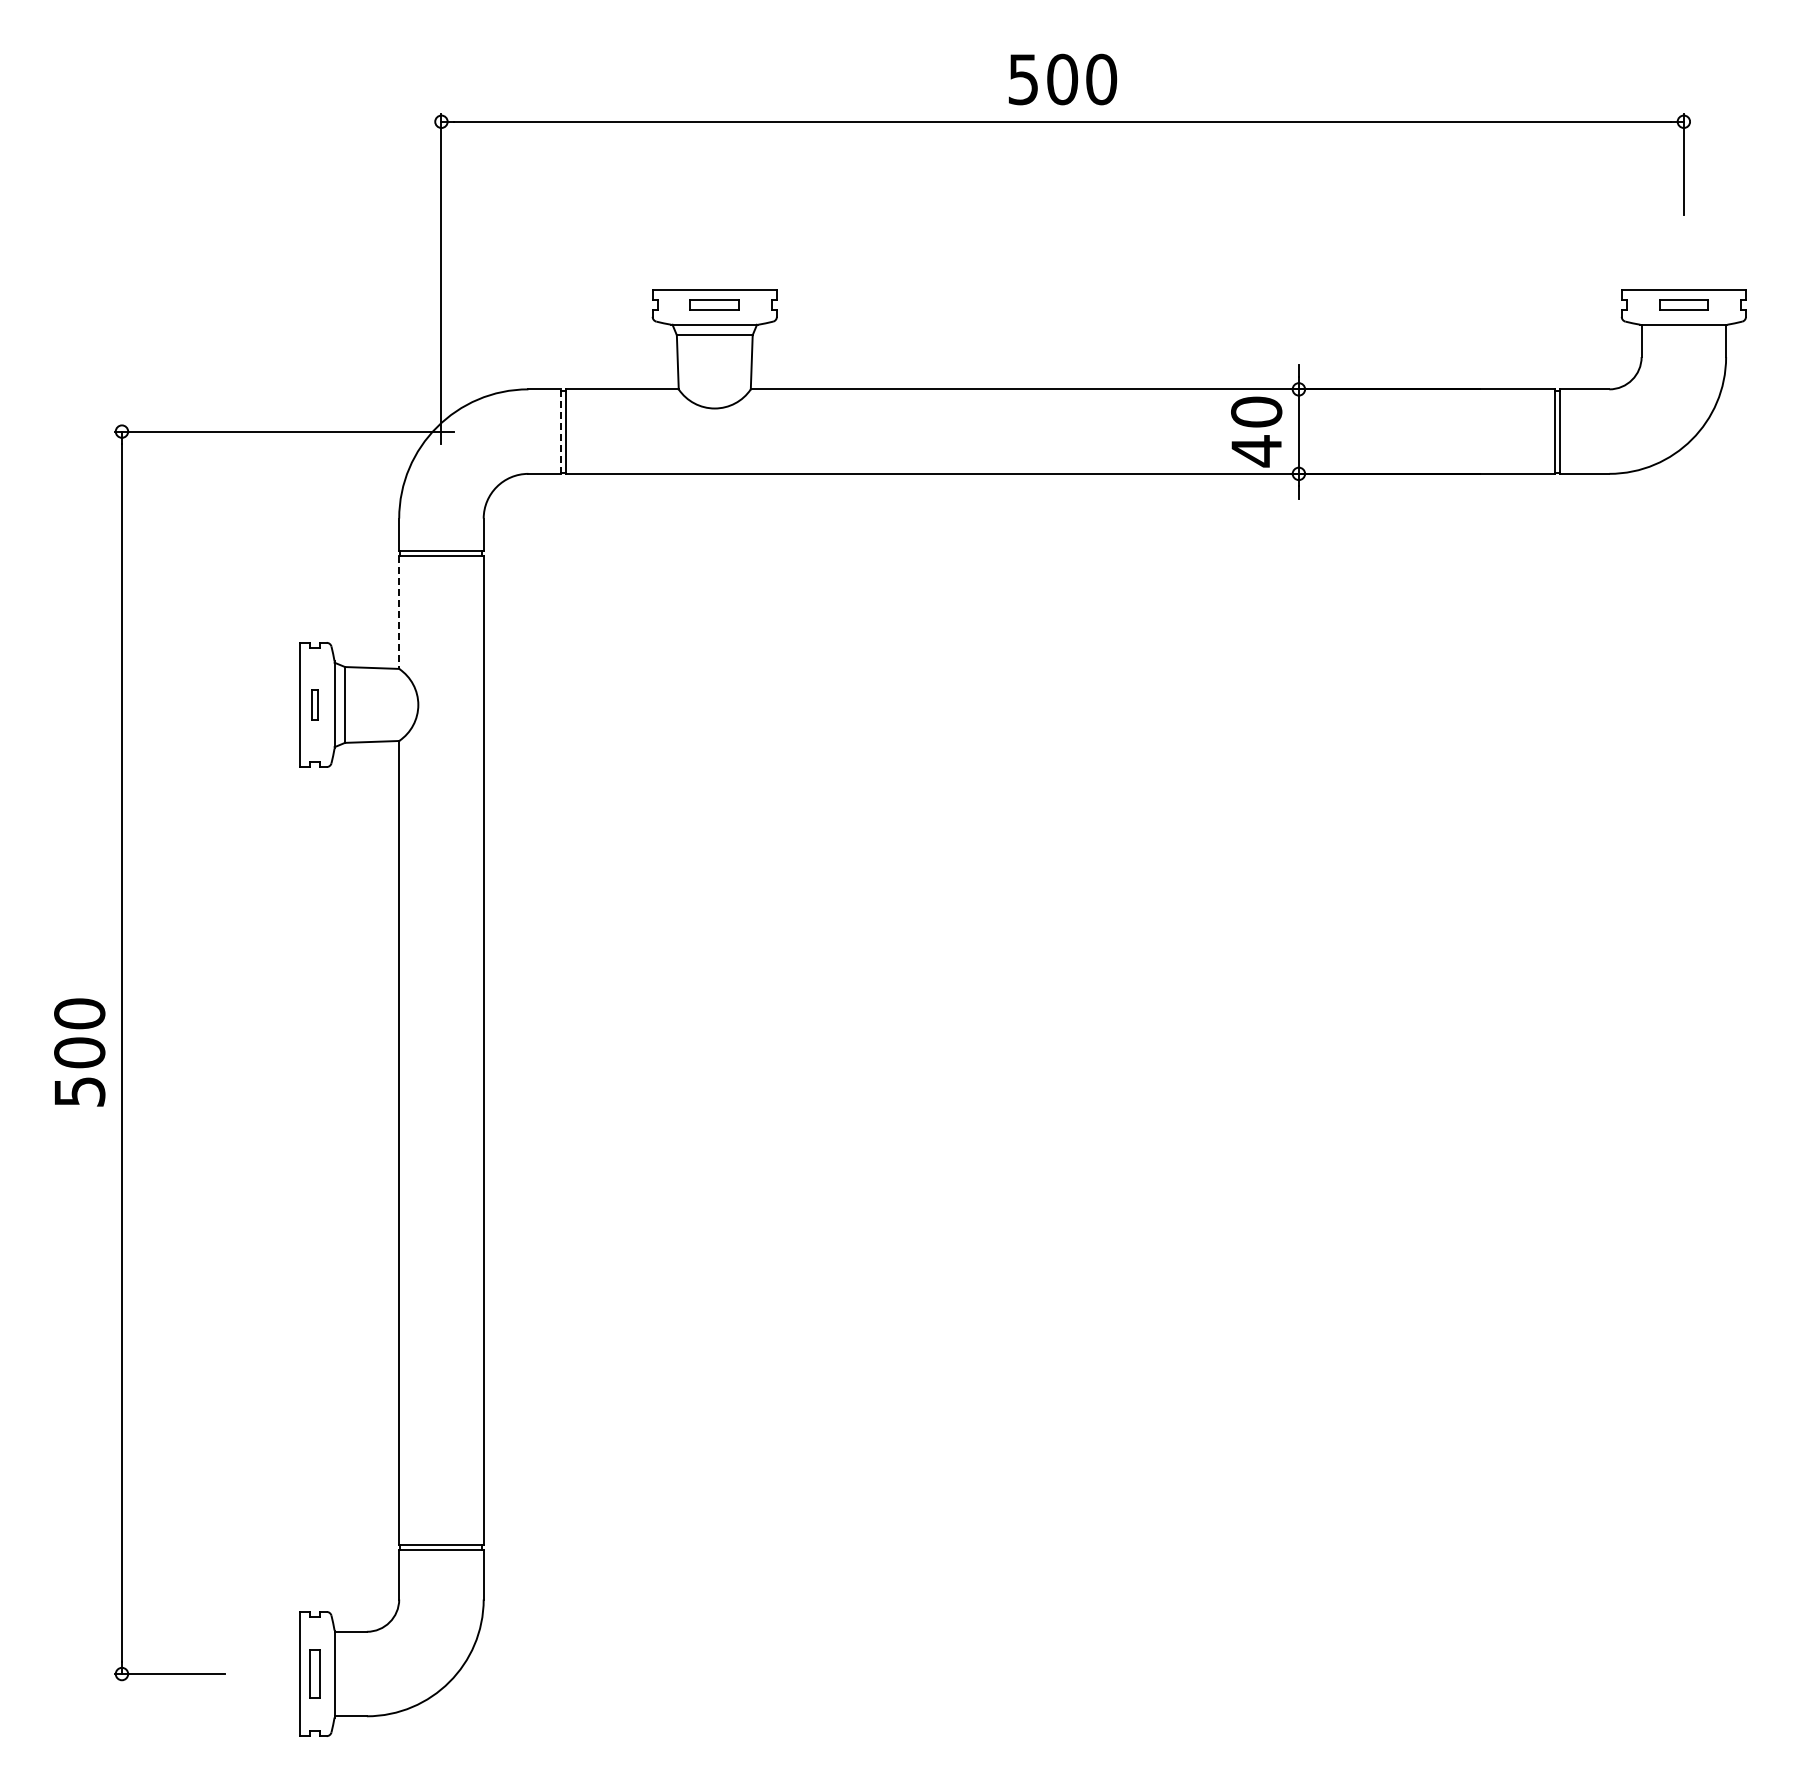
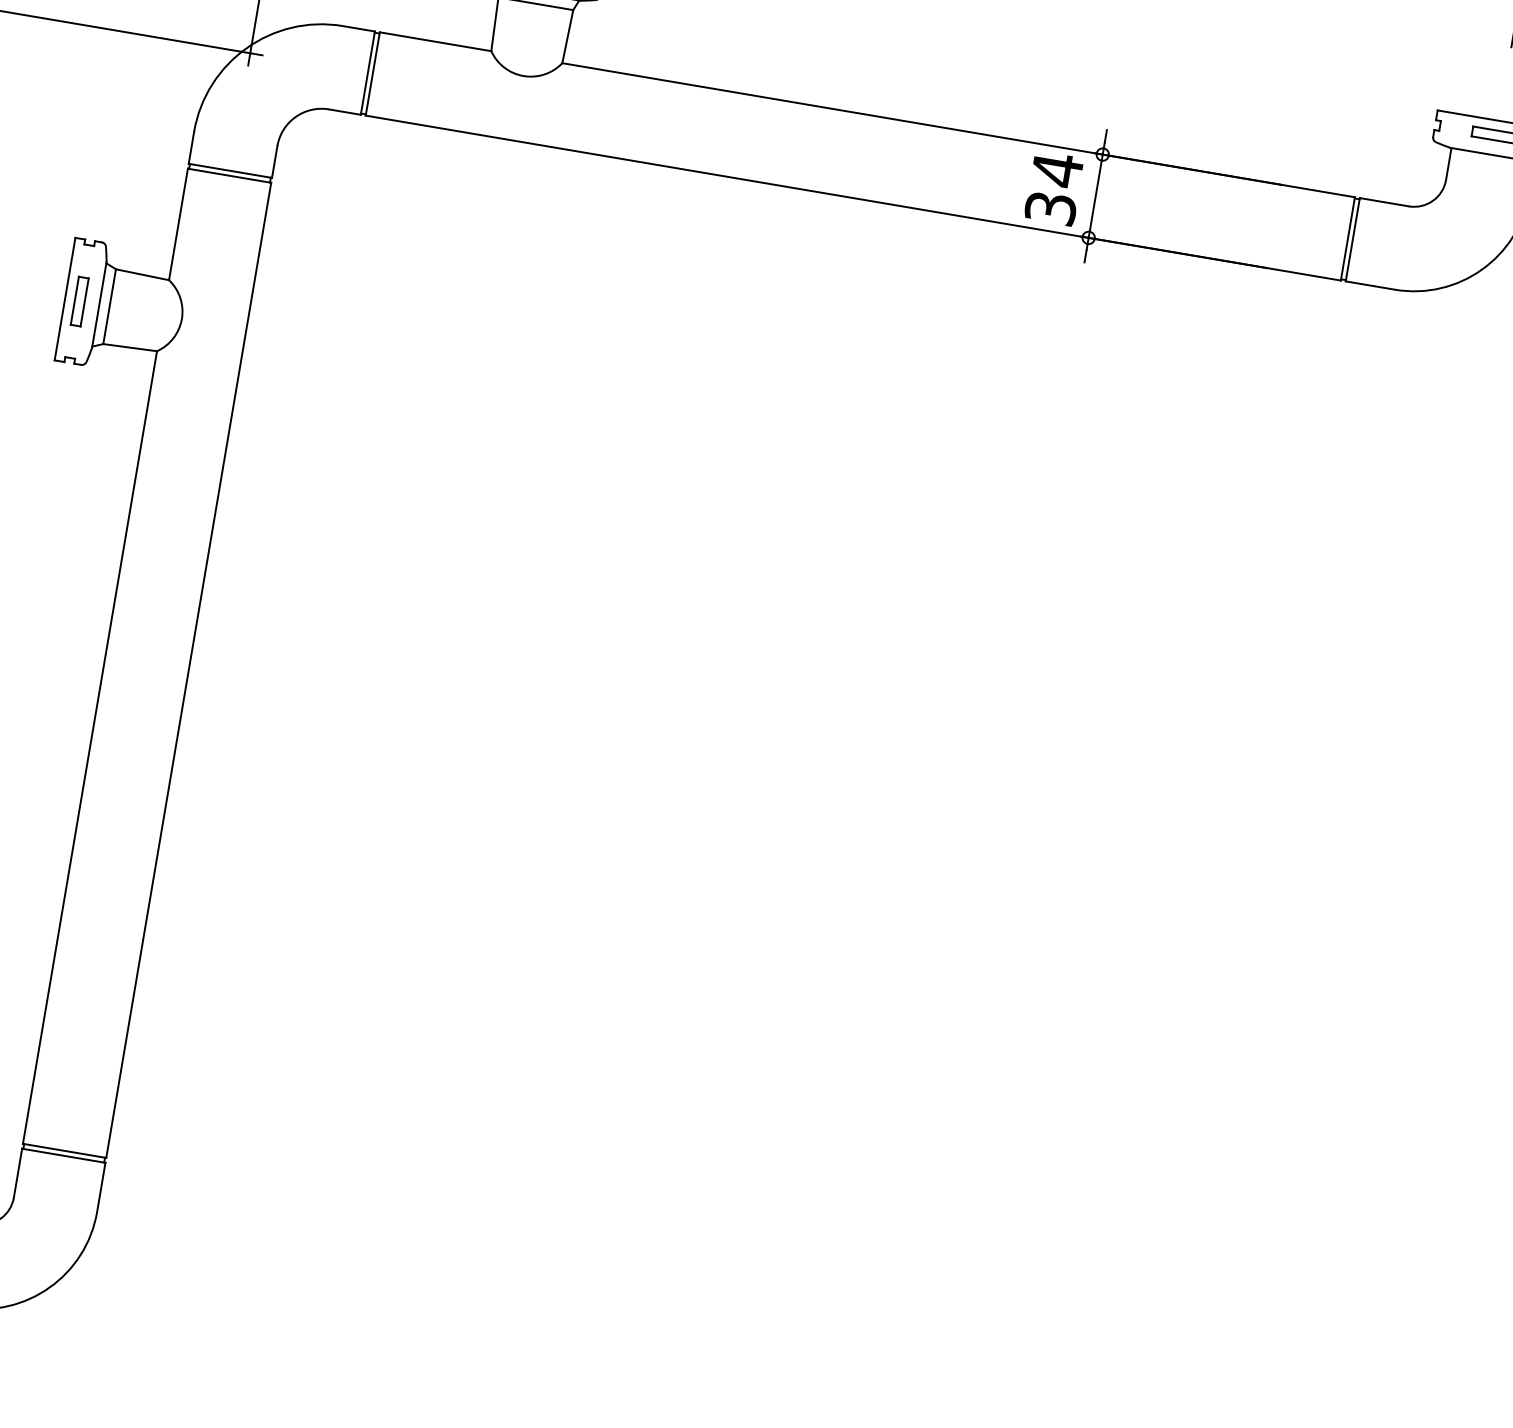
line: (560, 431) -> (367, 72), dashed -> solid
text: (1256, 431) -> (1053, 189), 40 -> 34
line: (399, 612) -> (178, 224), dashed -> solid
part: (314, 704) -> (79, 301), size x1.67

